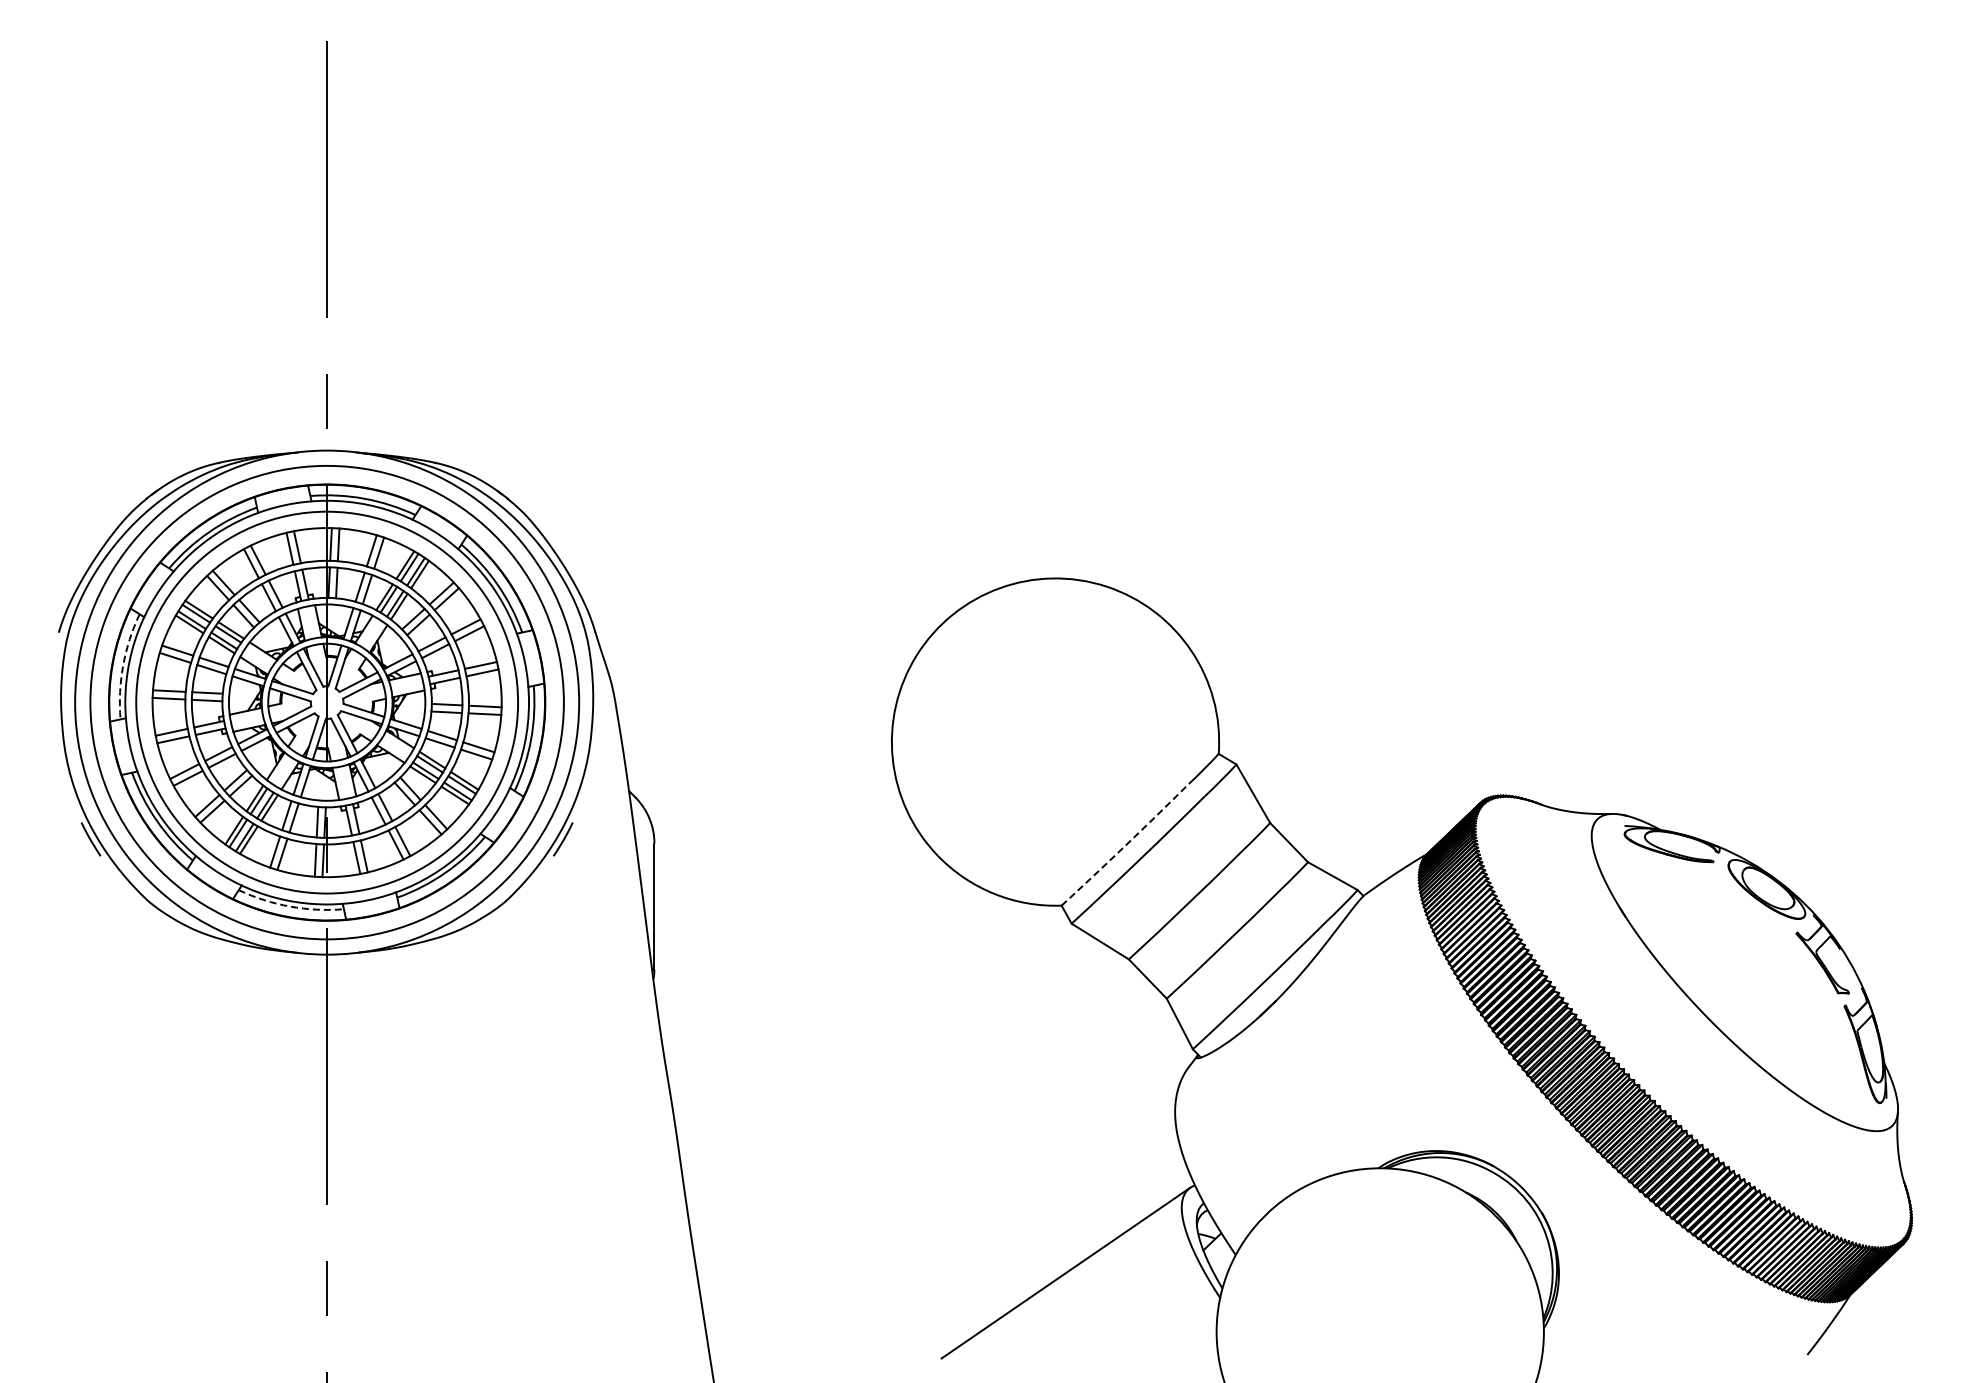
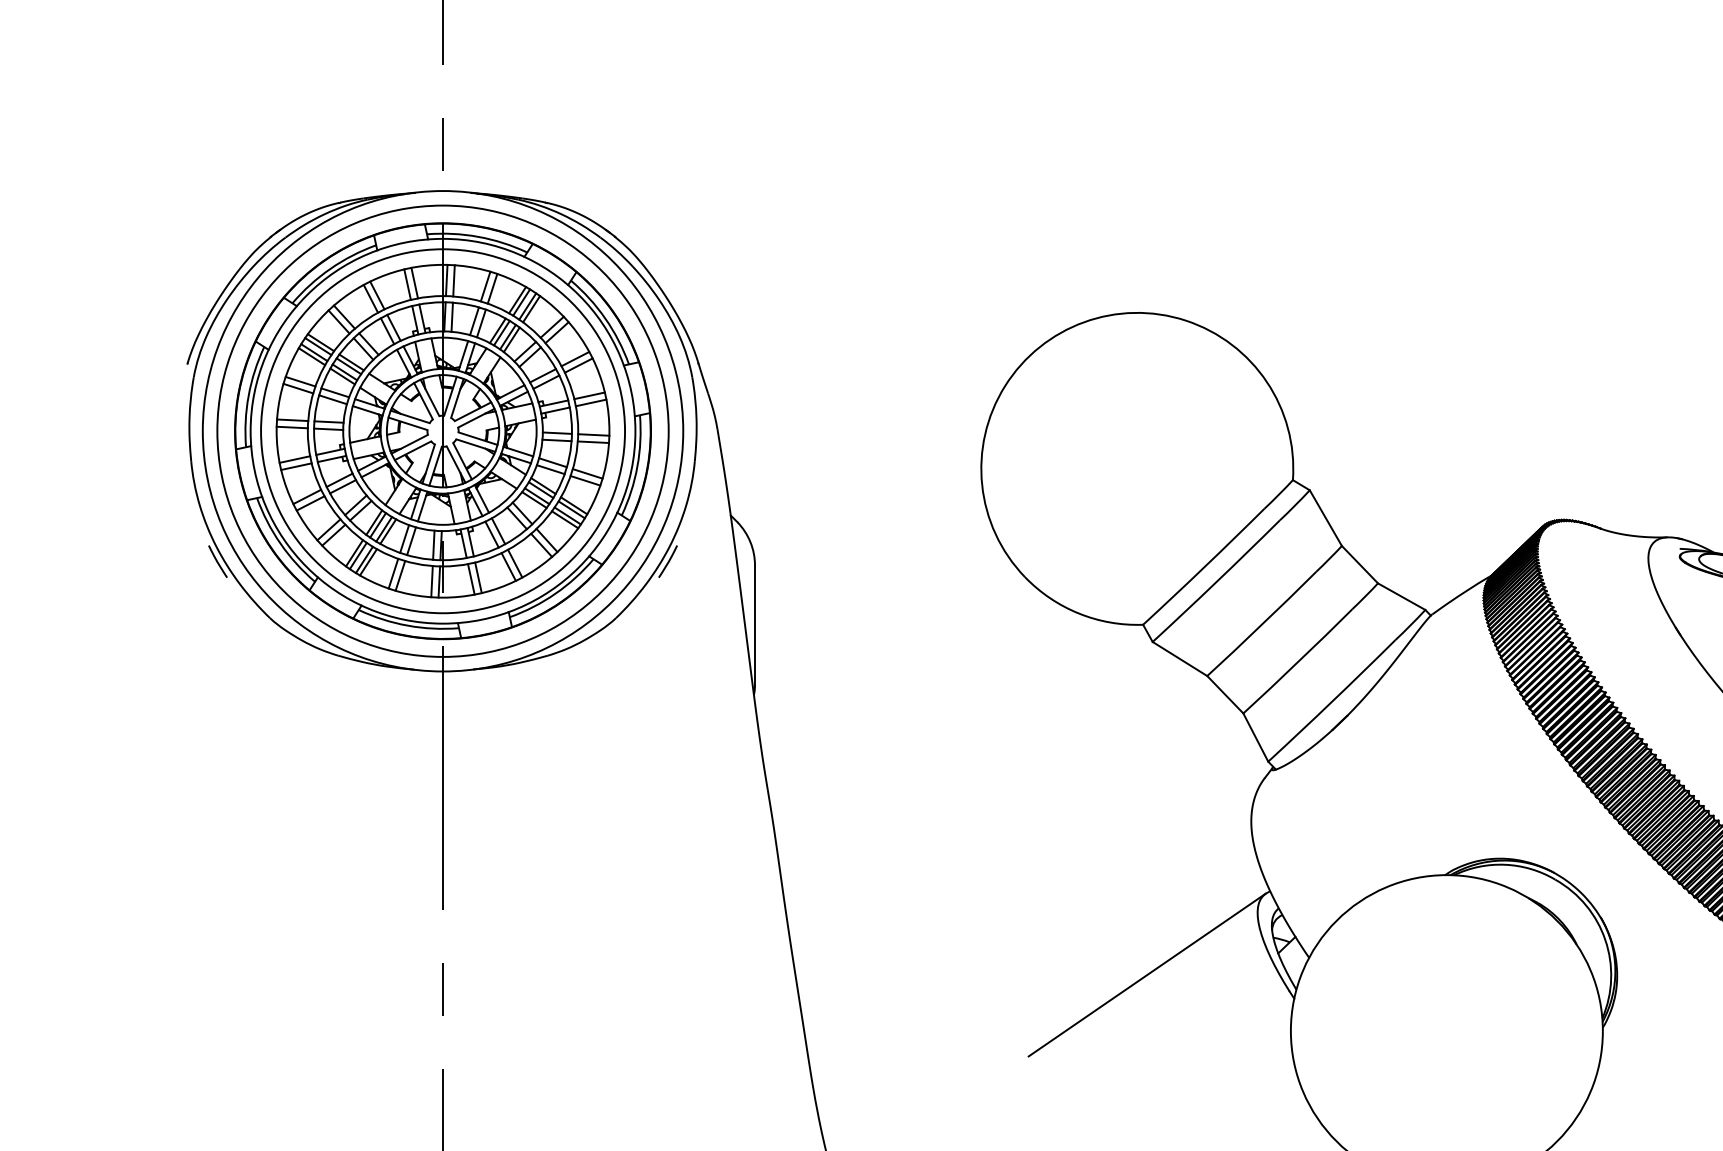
arc: (123, 665) -> (248, 395), dashed -> solid
arc: (1125, 845) -> (1204, 567), dashed -> solid
arc: (290, 906) -> (408, 625), dashed -> solid

